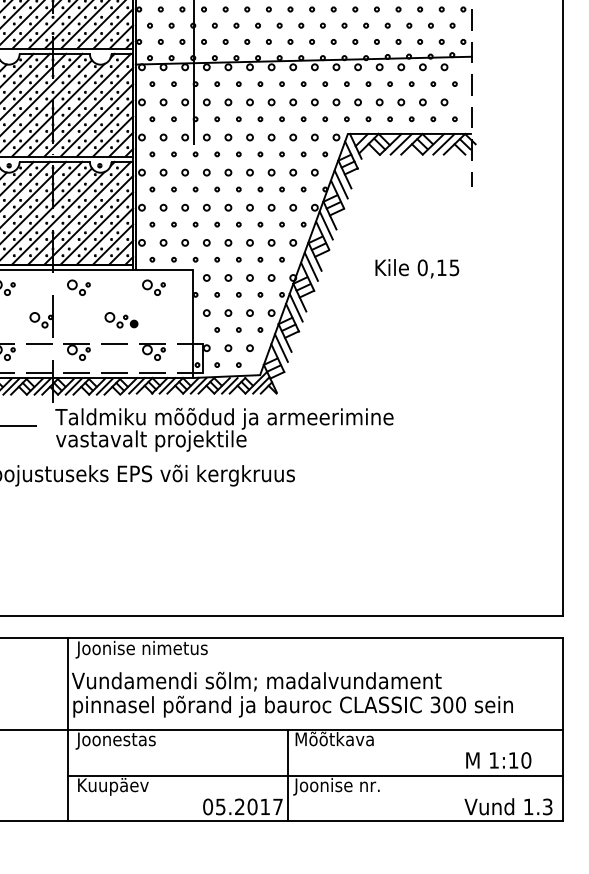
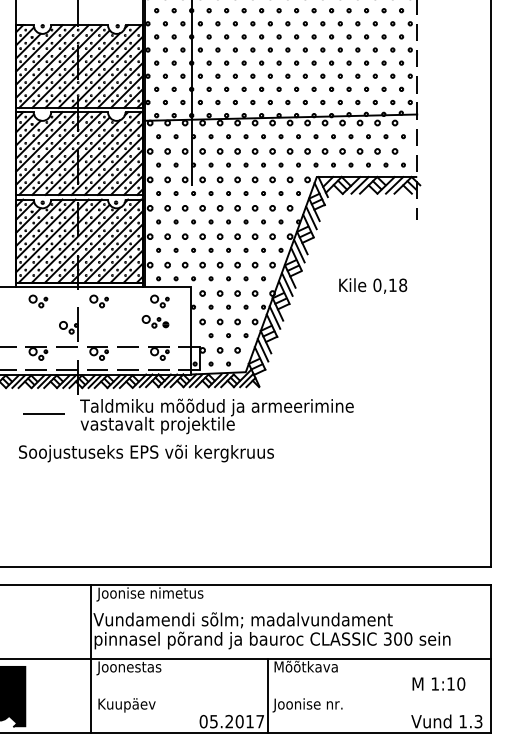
text: (454, 266) -> (403, 284), 0,15 -> 0,18
part: (121, 319) -> (155, 321), moved
line: (315, 775) -> (290, 696), removed

